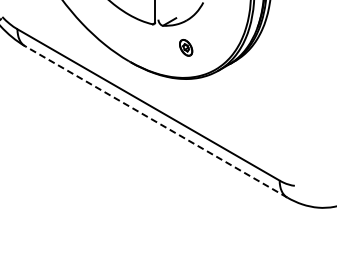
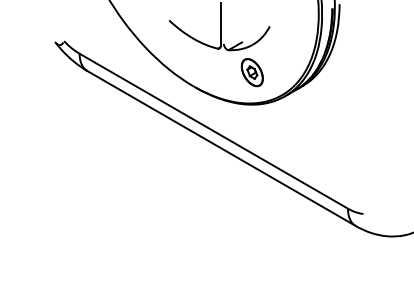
part: (185, 47) -> (251, 72), size x1.67
line: (156, 121) -> (221, 148), dashed -> solid

